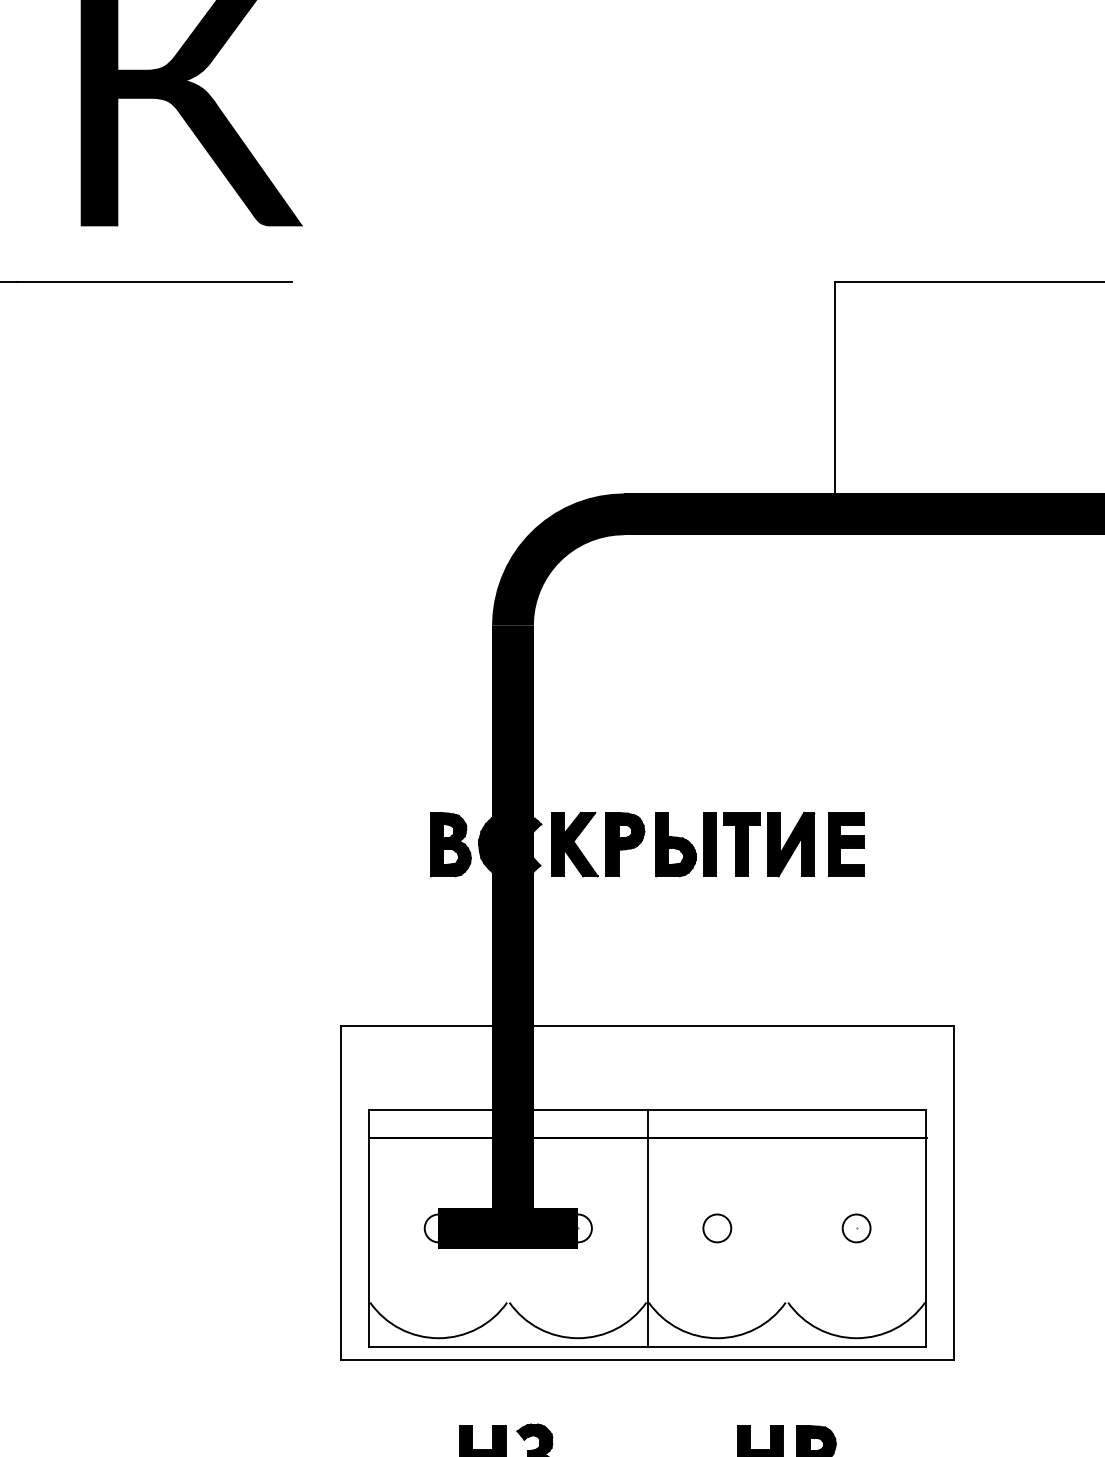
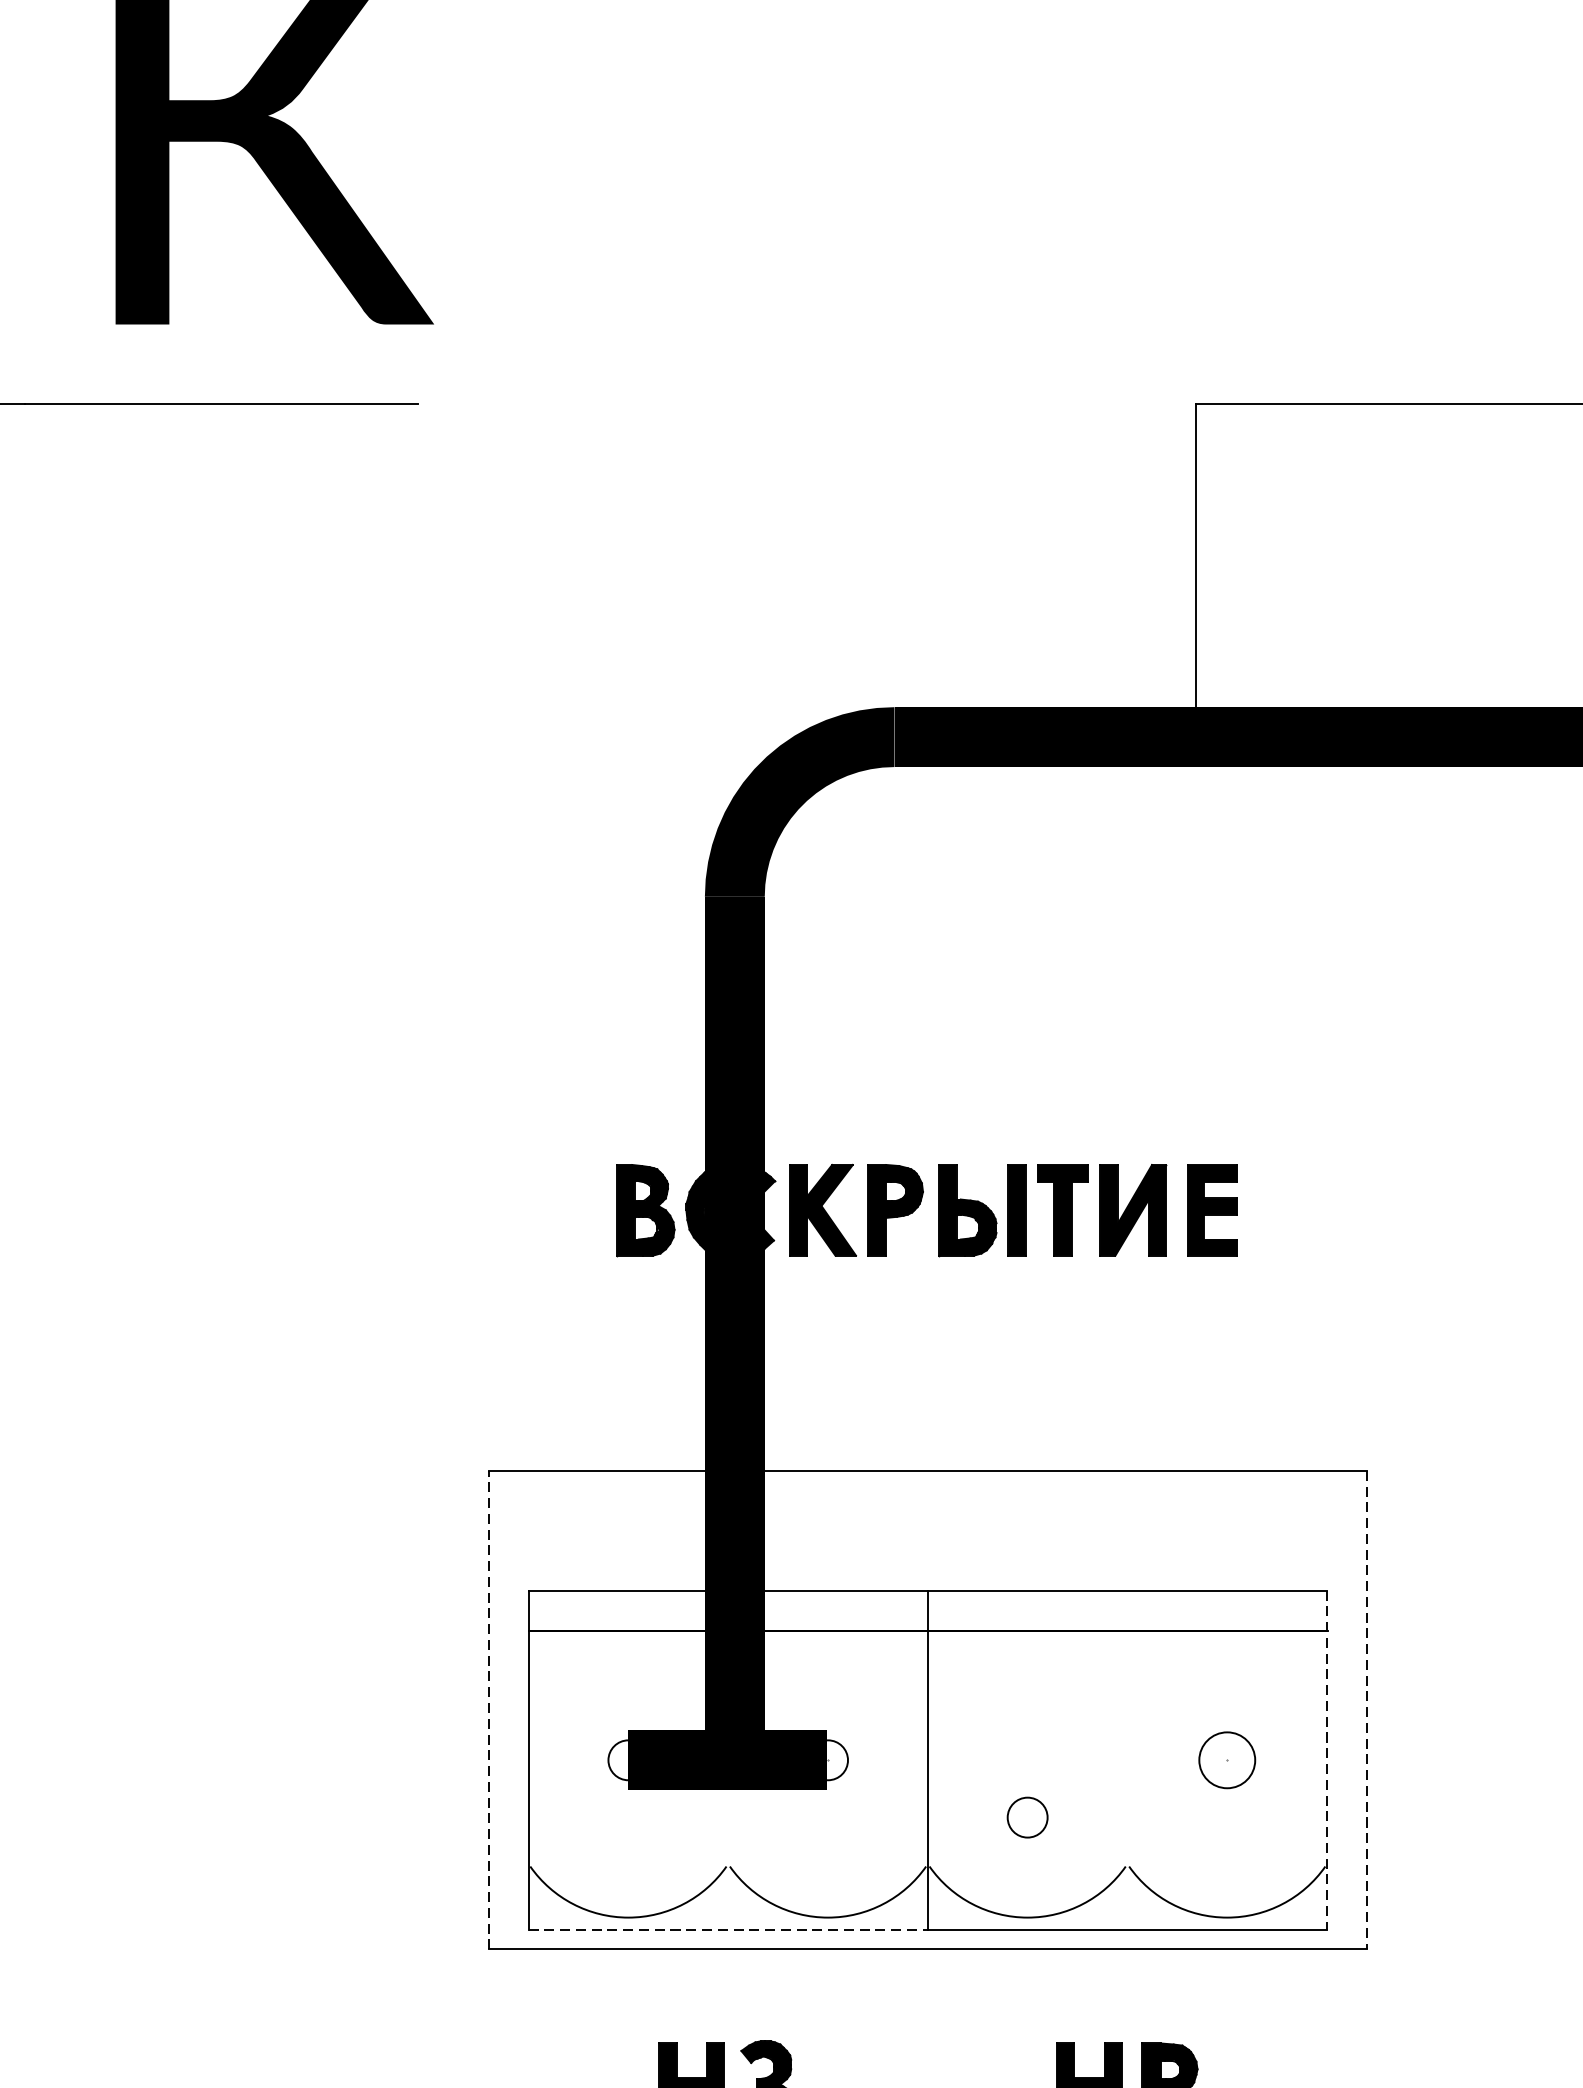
line: (341, 1192) -> (489, 1708), solid -> dashed
line: (954, 1193) -> (1367, 1710), solid -> dashed
circle: (717, 1228) -> (1027, 1817), moved
circle: (856, 1228) -> (1227, 1760), size x1.4
line: (926, 1228) -> (1327, 1760), solid -> dashed
line: (508, 1346) -> (728, 1929), solid -> dashed

